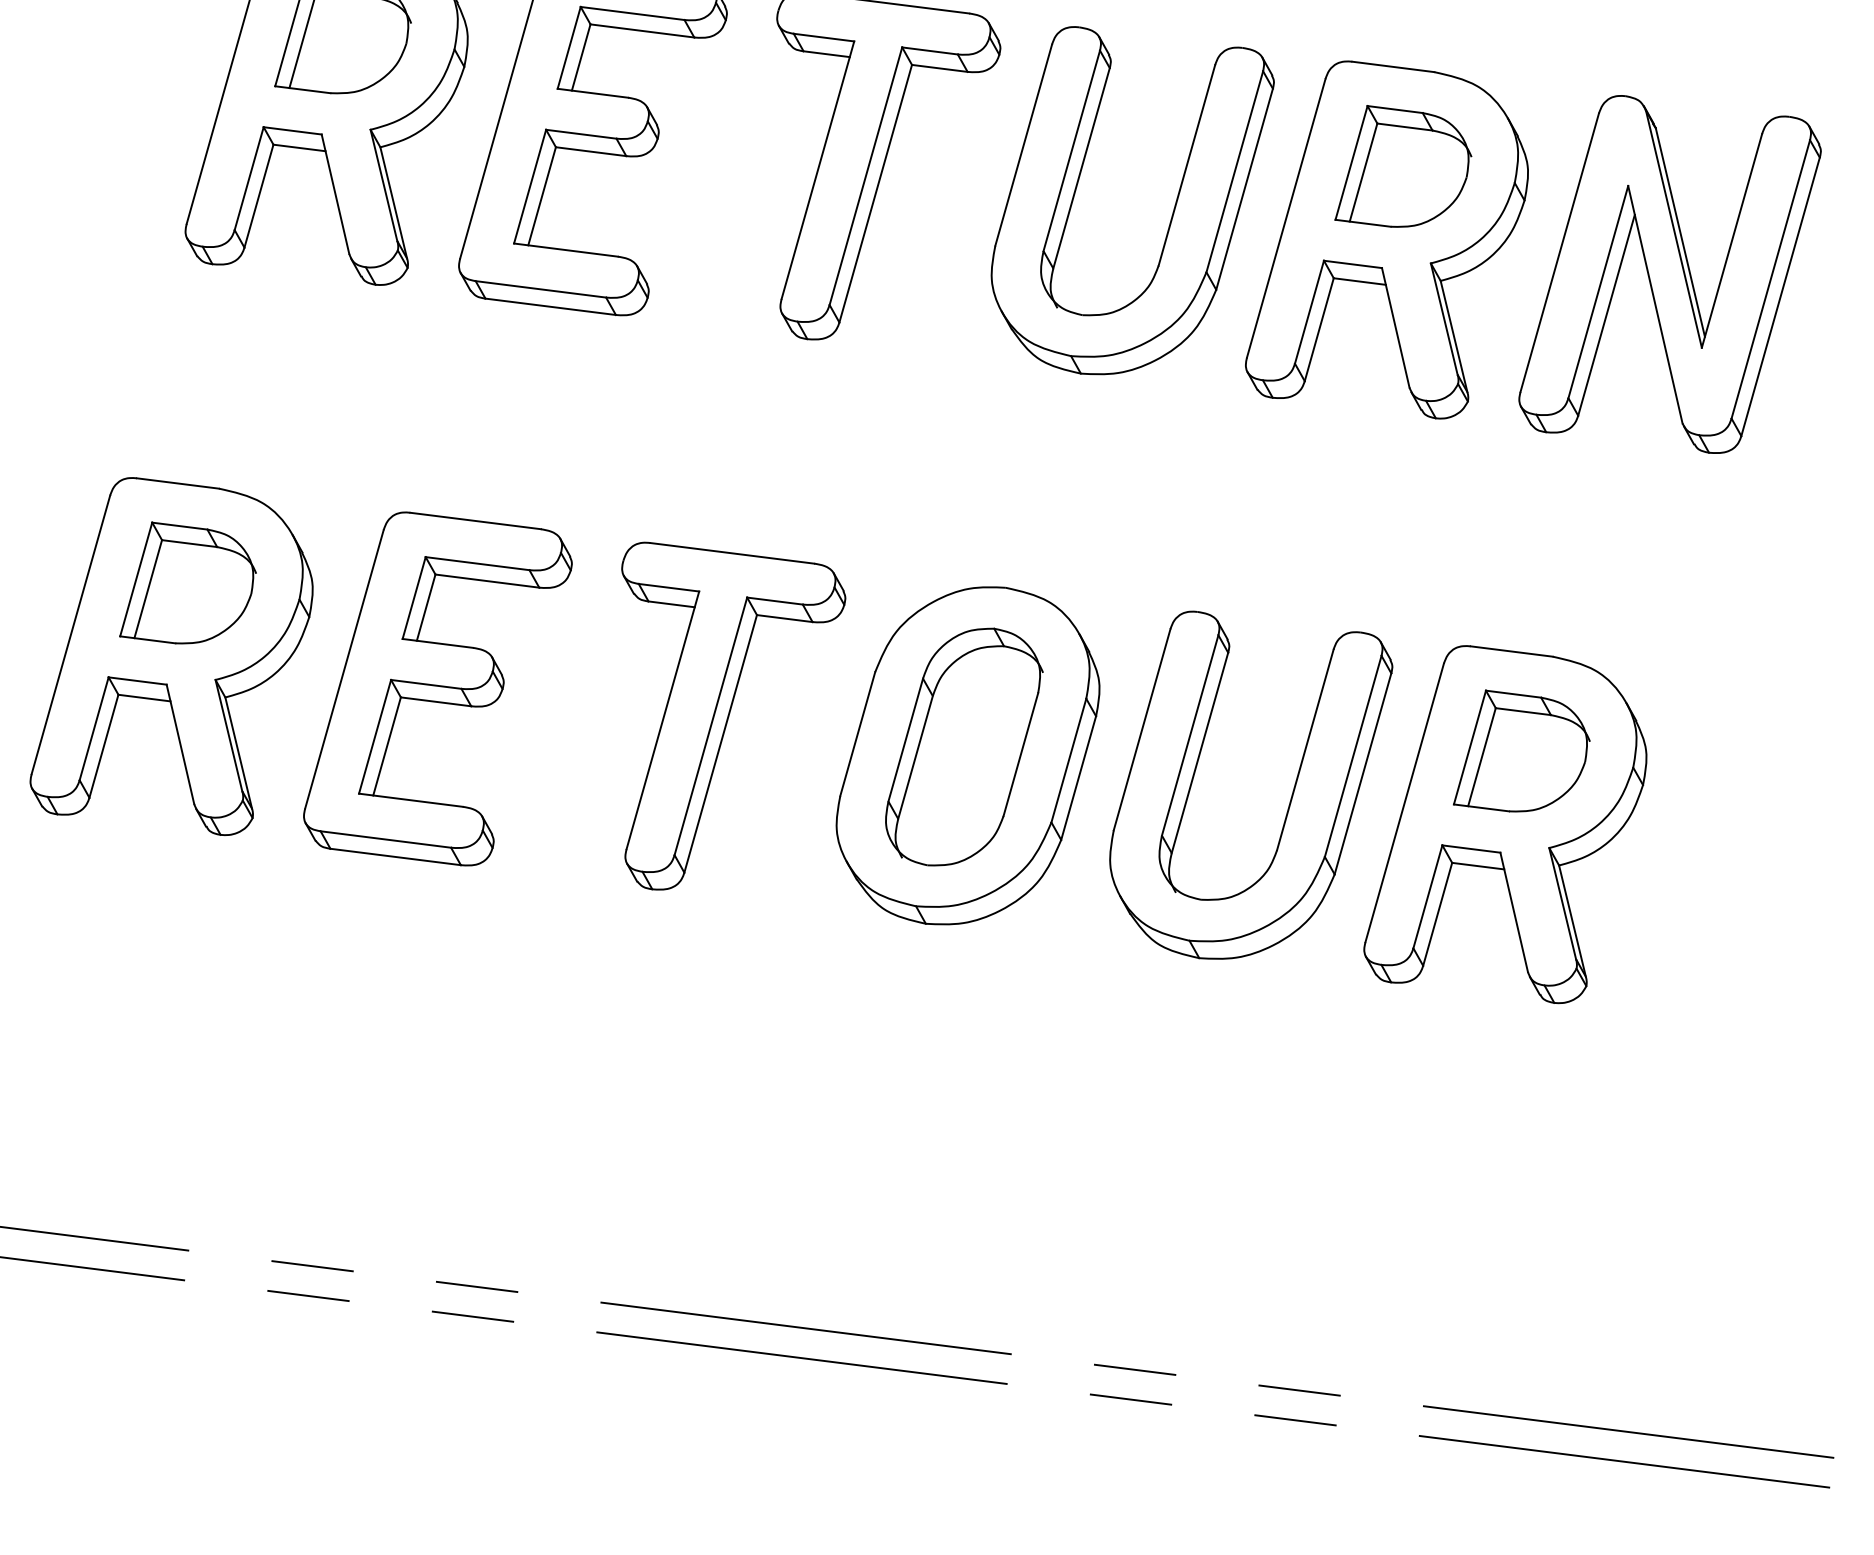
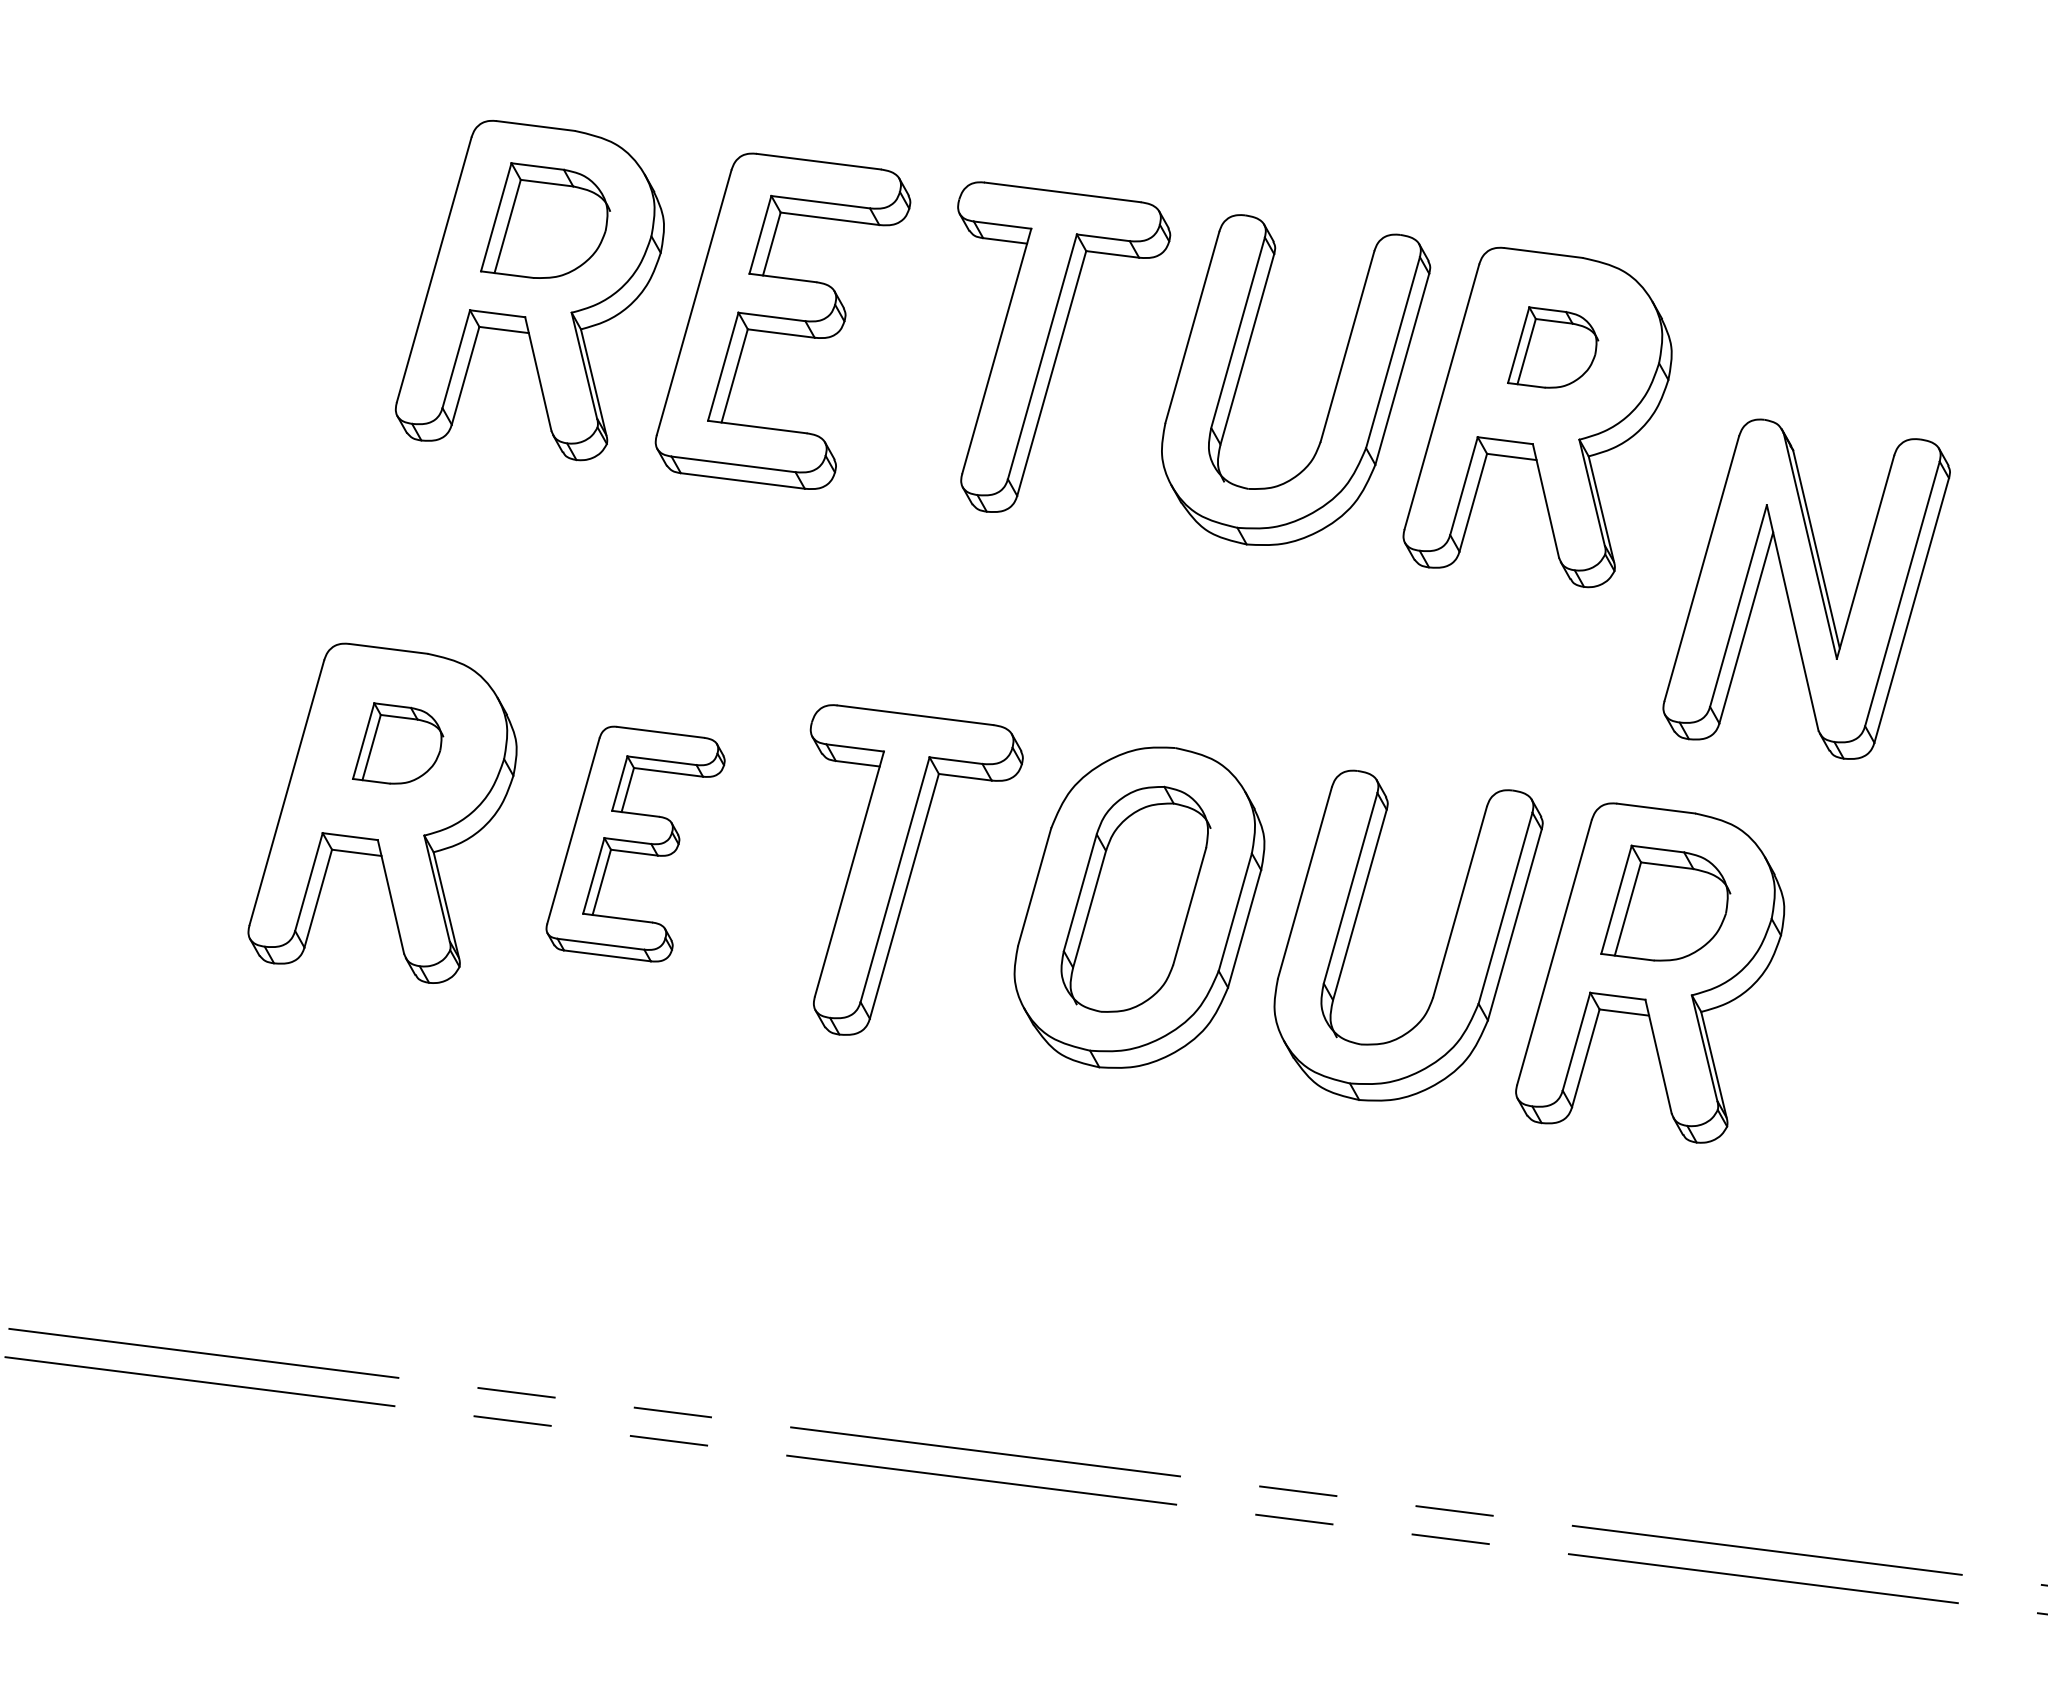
part: (1402, 166) -> (1552, 347), size x0.7
part: (1669, 273) -> (1806, 588), moved
part: (187, 583) -> (397, 743), size x0.7
part: (437, 688) -> (635, 843), size x0.7

